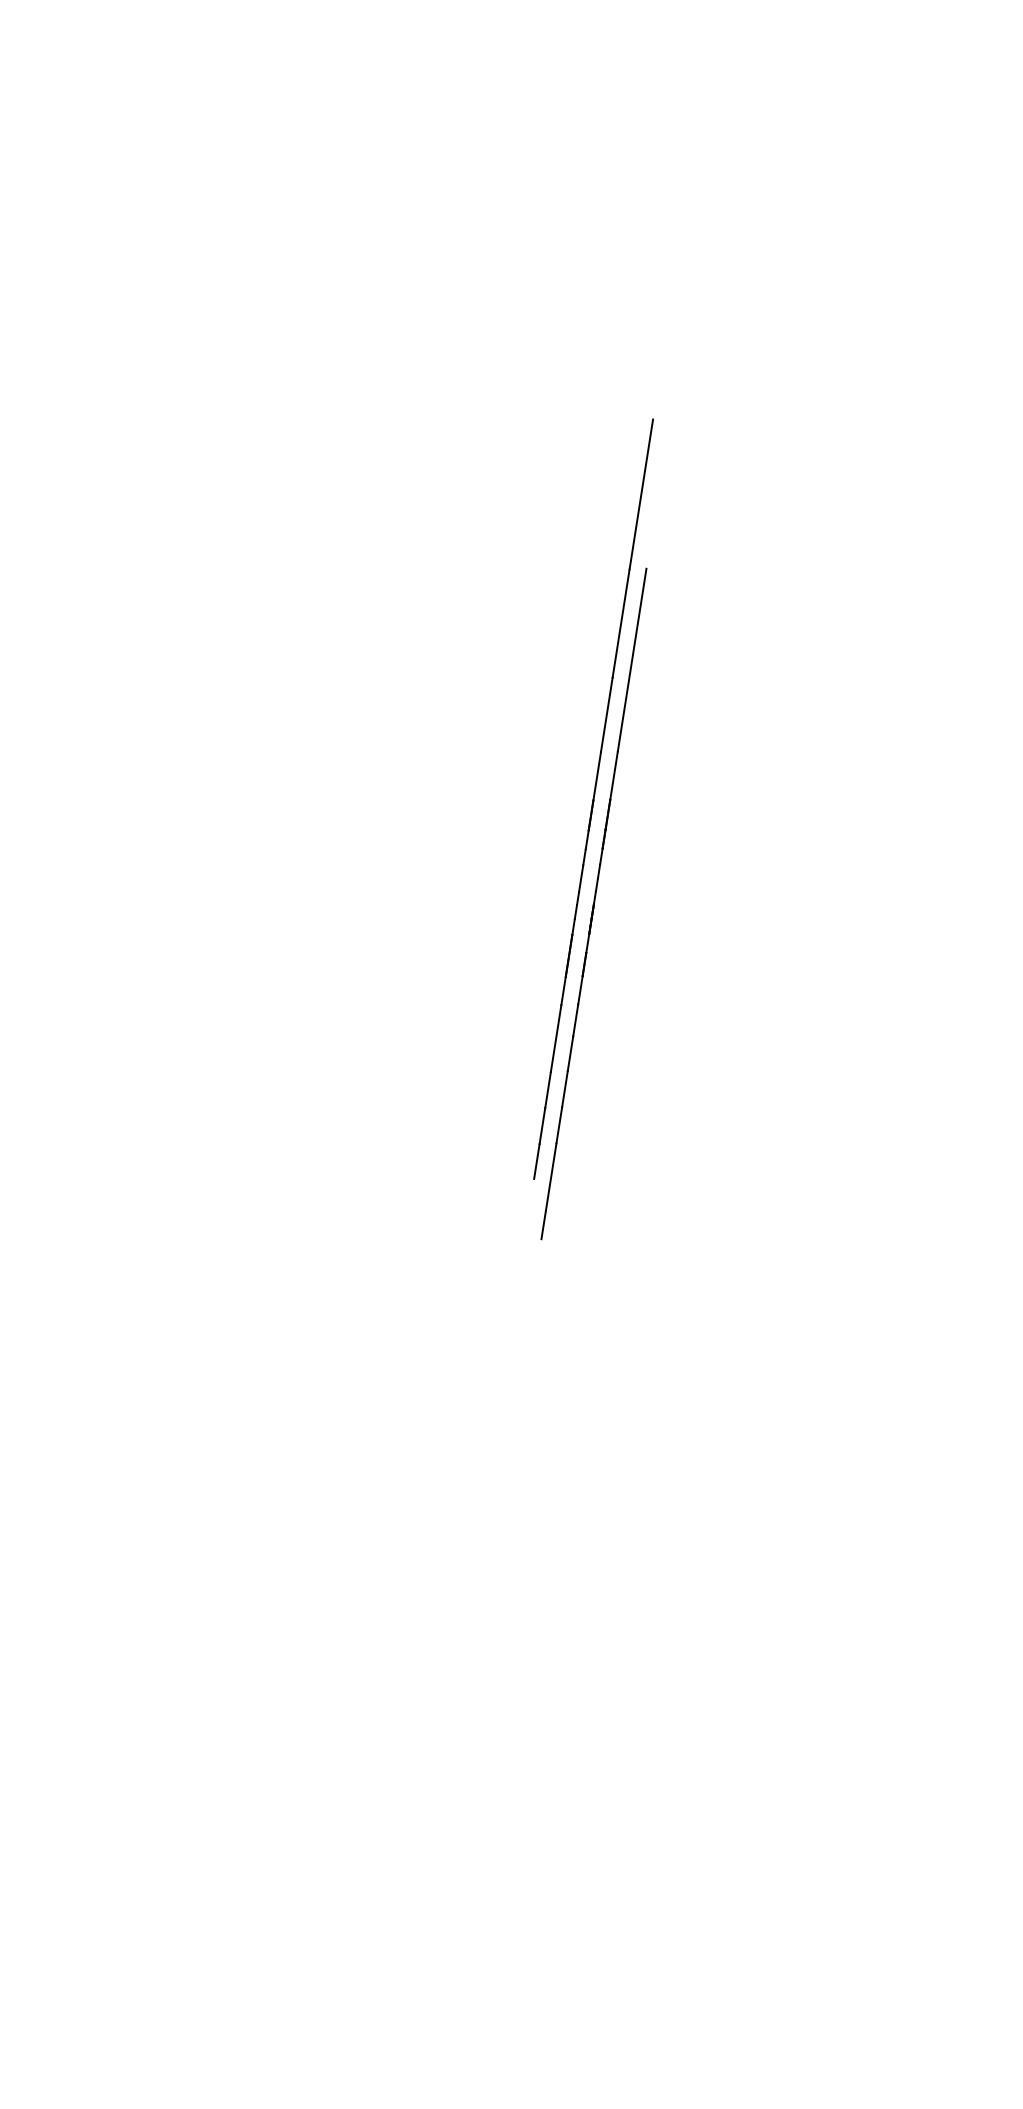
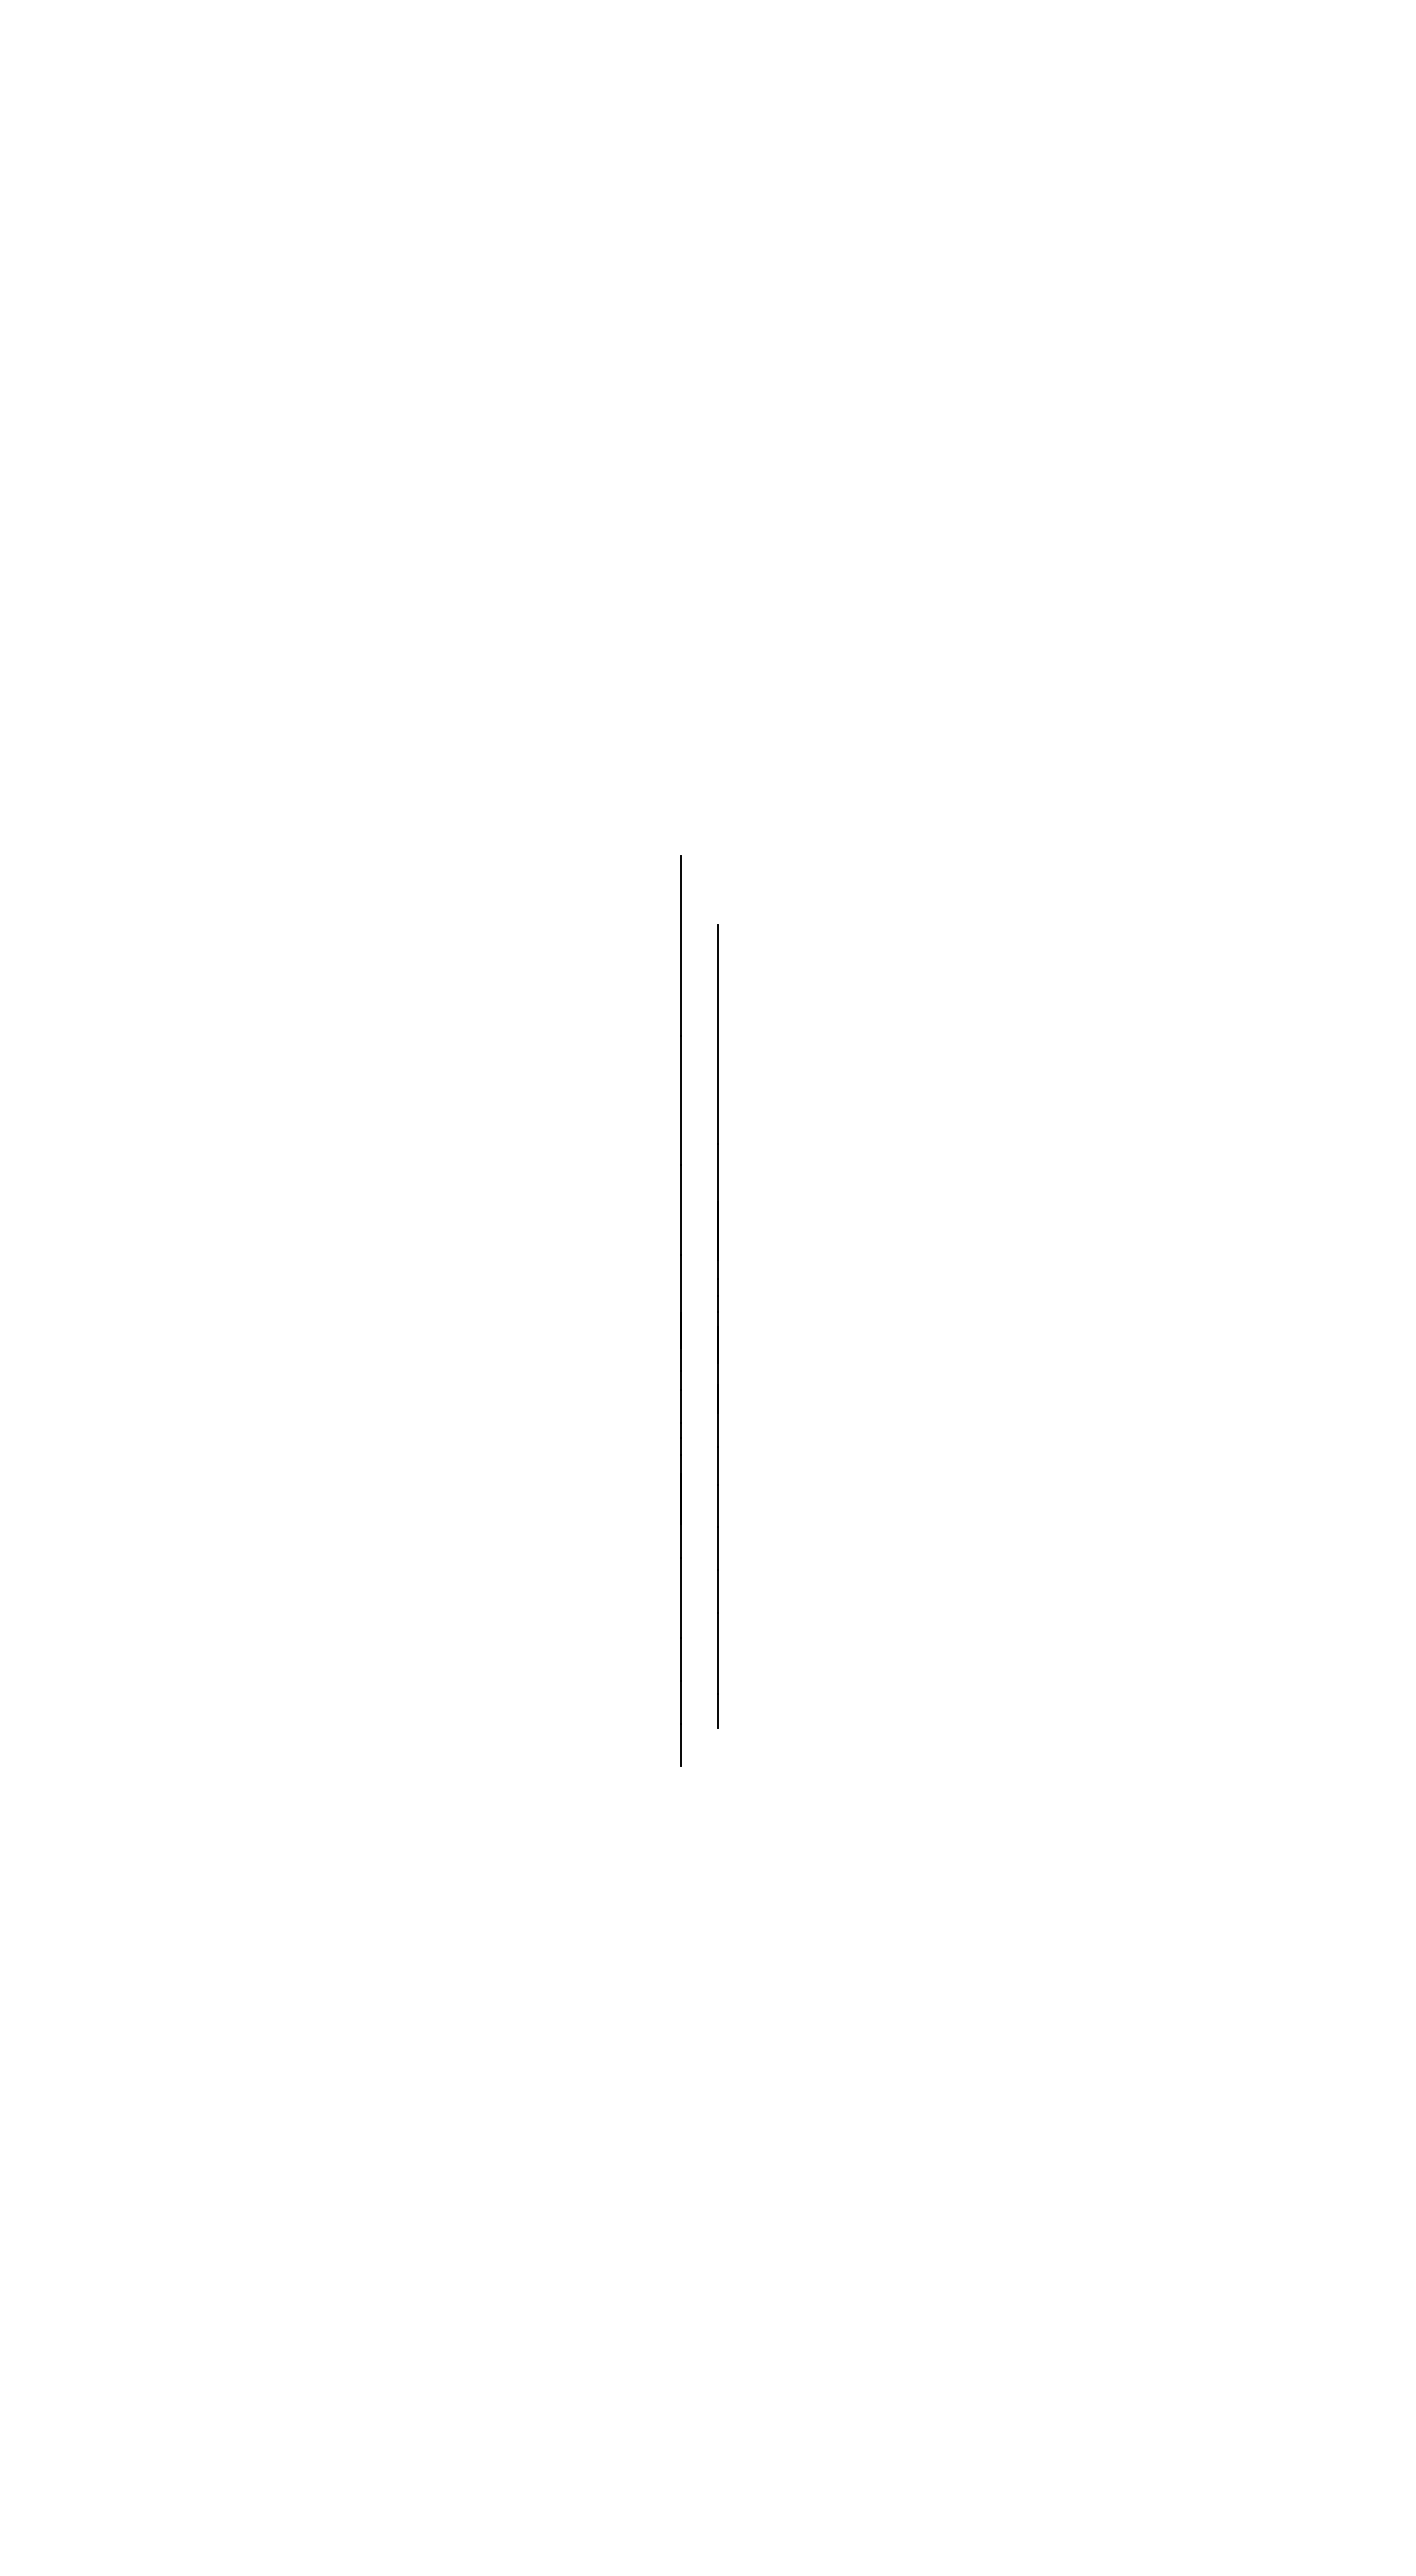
line: (593, 798) -> (680, 1310), moved

